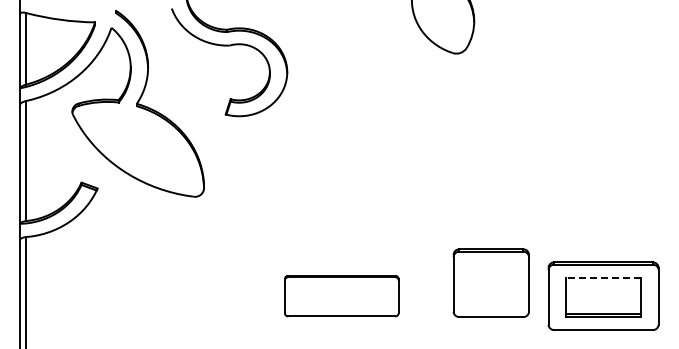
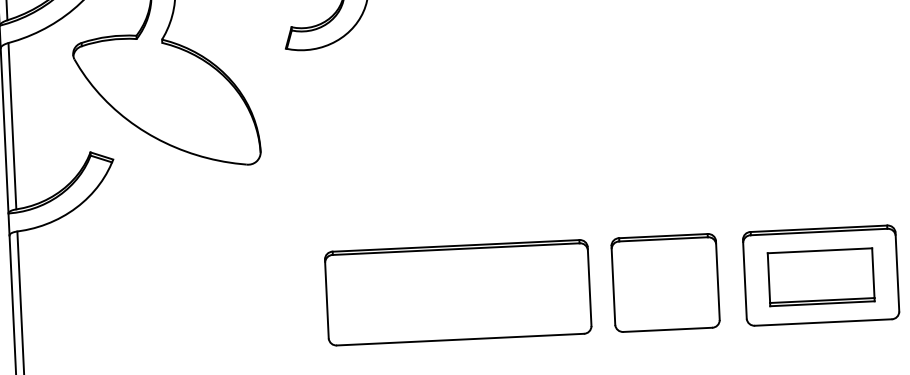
line: (603, 278) -> (819, 251), dashed -> solid
part: (490, 282) -> (664, 282), moved
part: (341, 295) -> (458, 291), size x1.67

